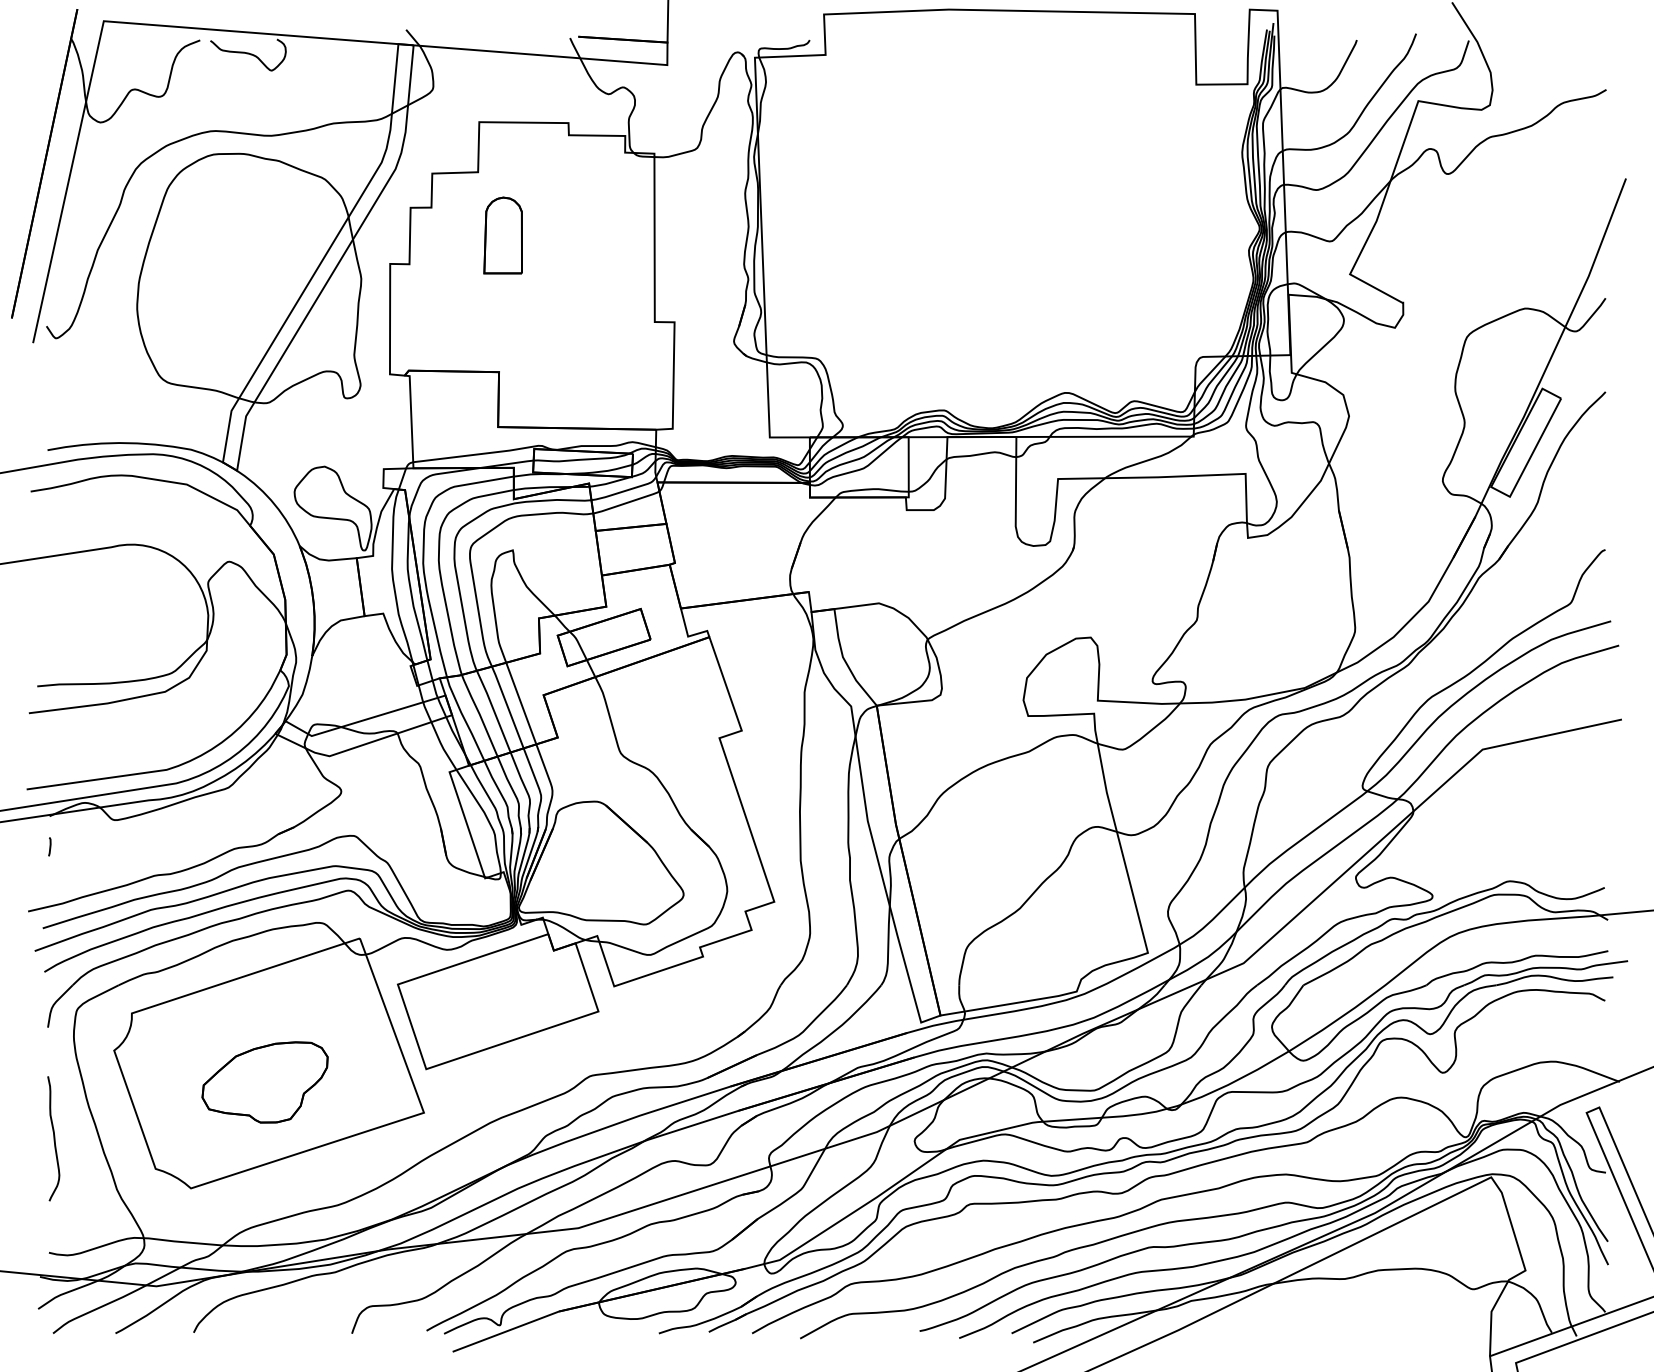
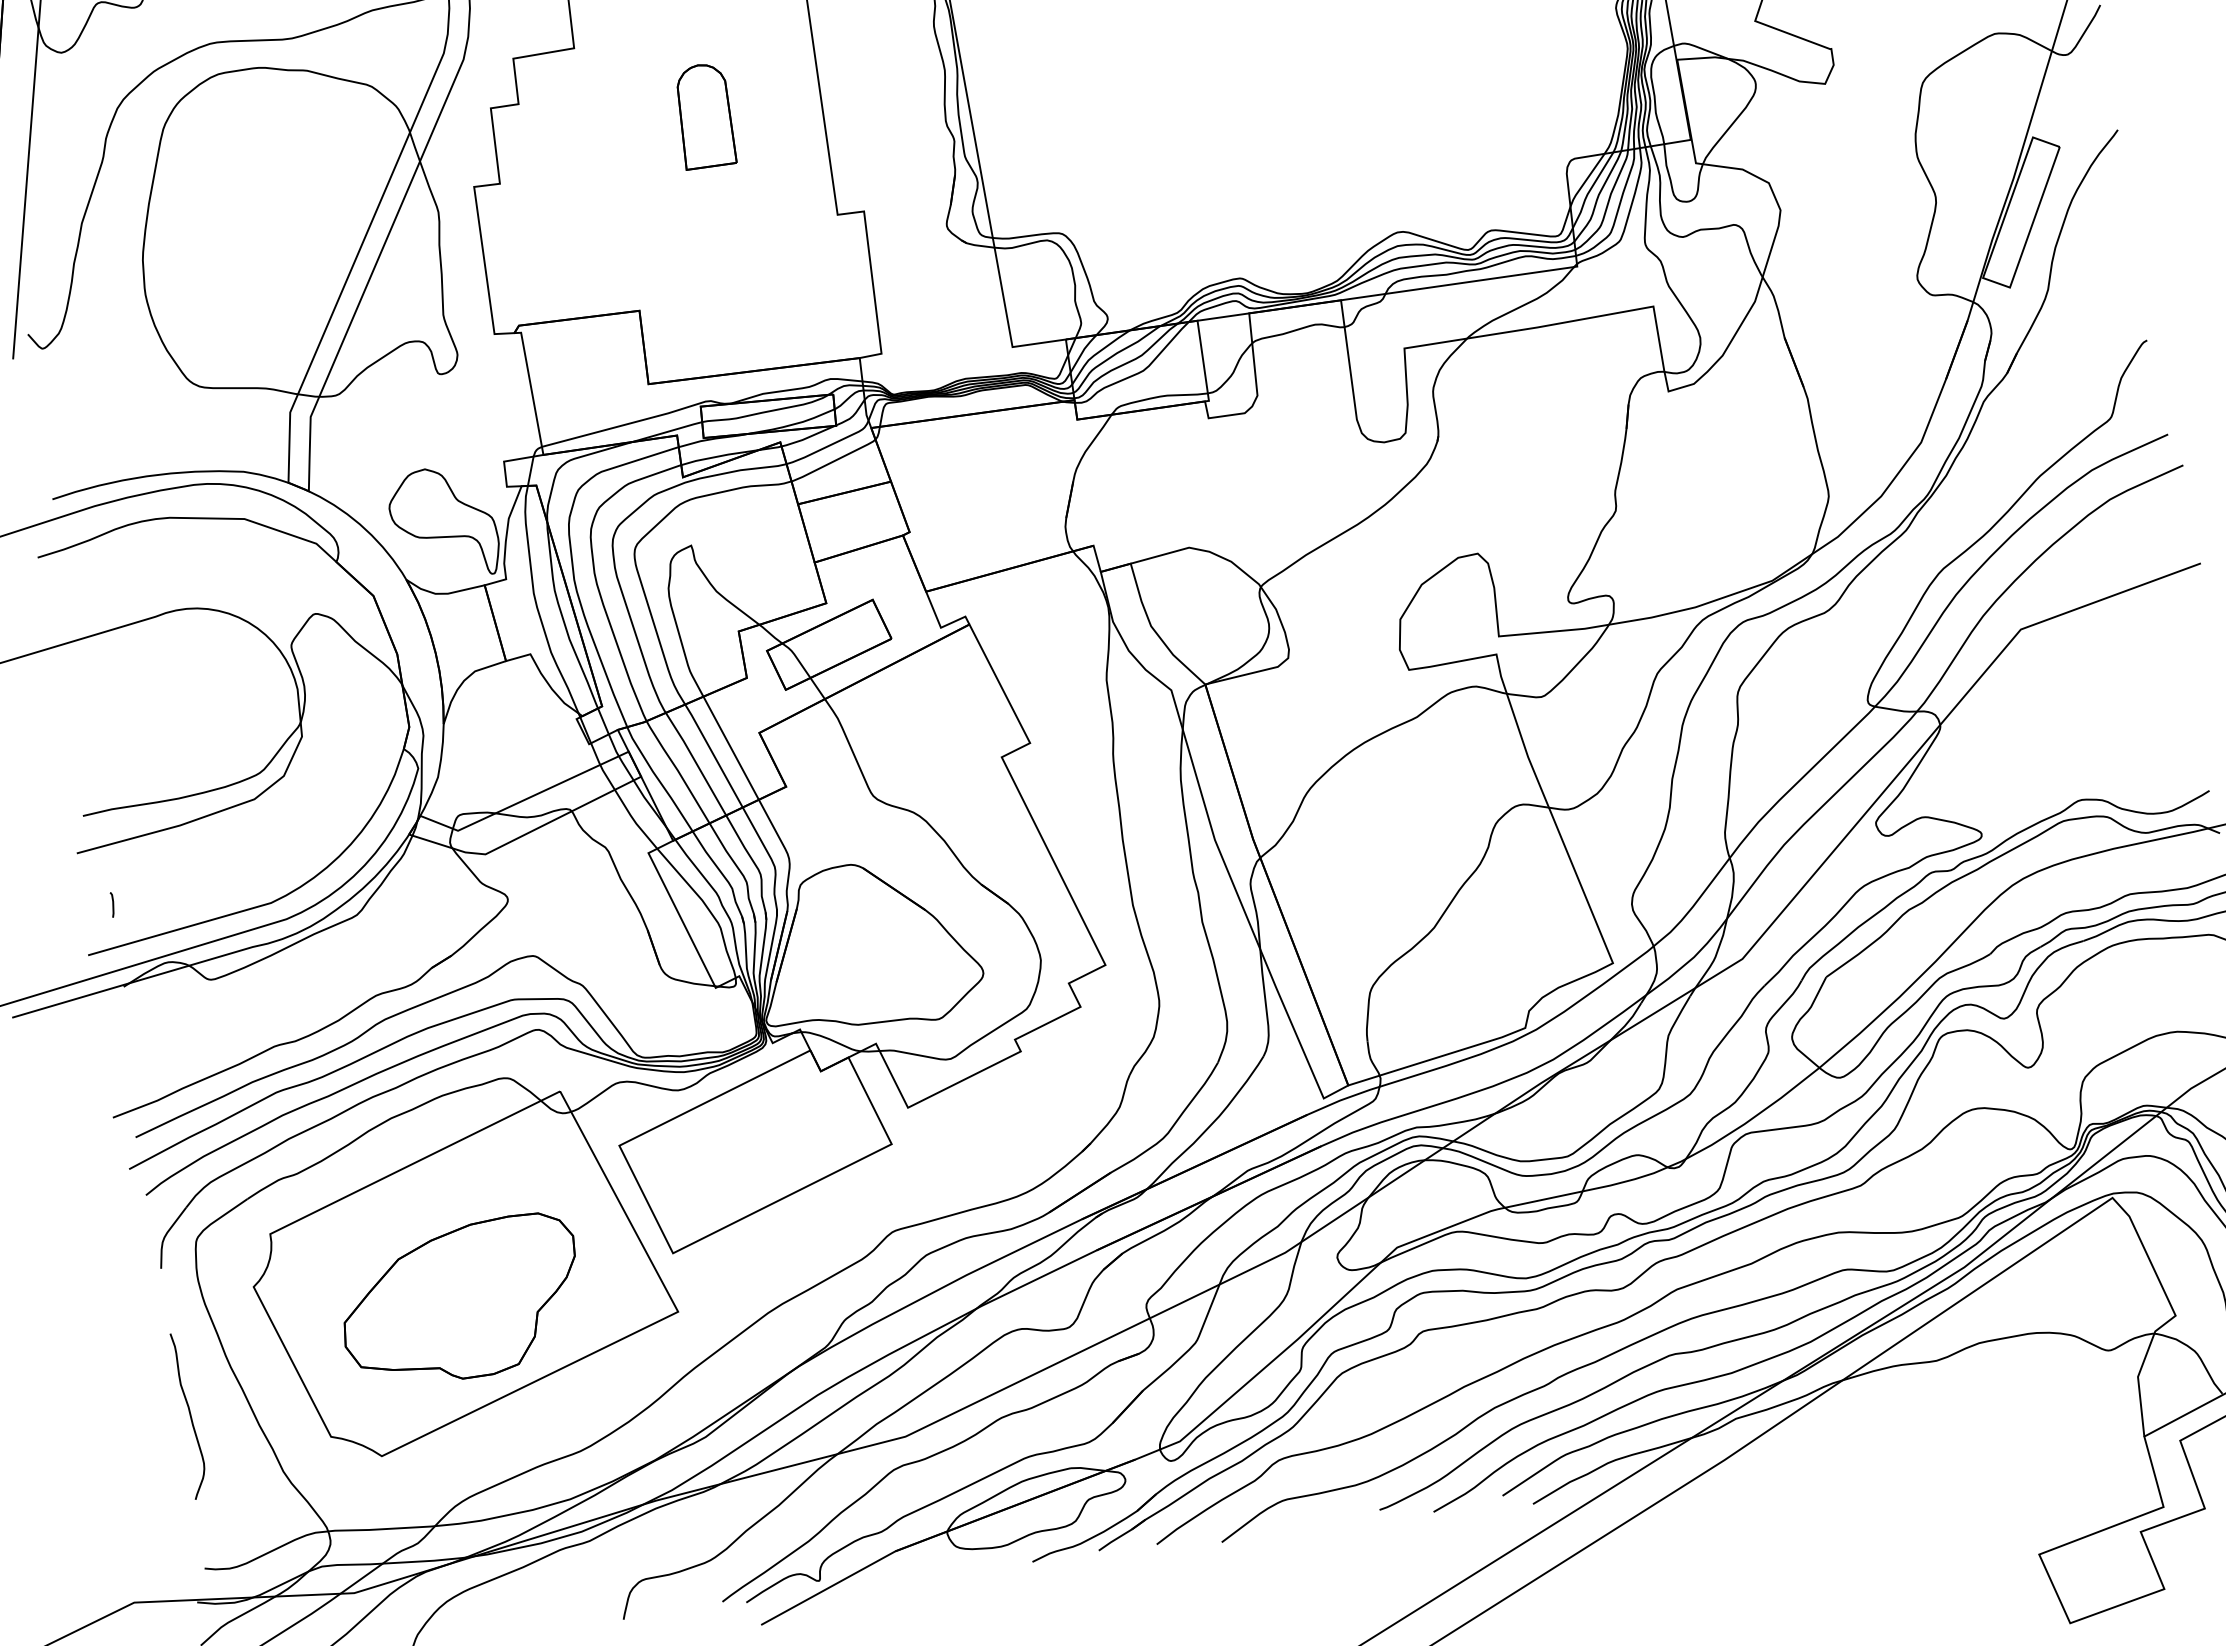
part: (502, 235) -> (703, 116), moved
line: (49, 846) -> (112, 904), moved
part: (264, 1082) -> (459, 1301), size x1.43

